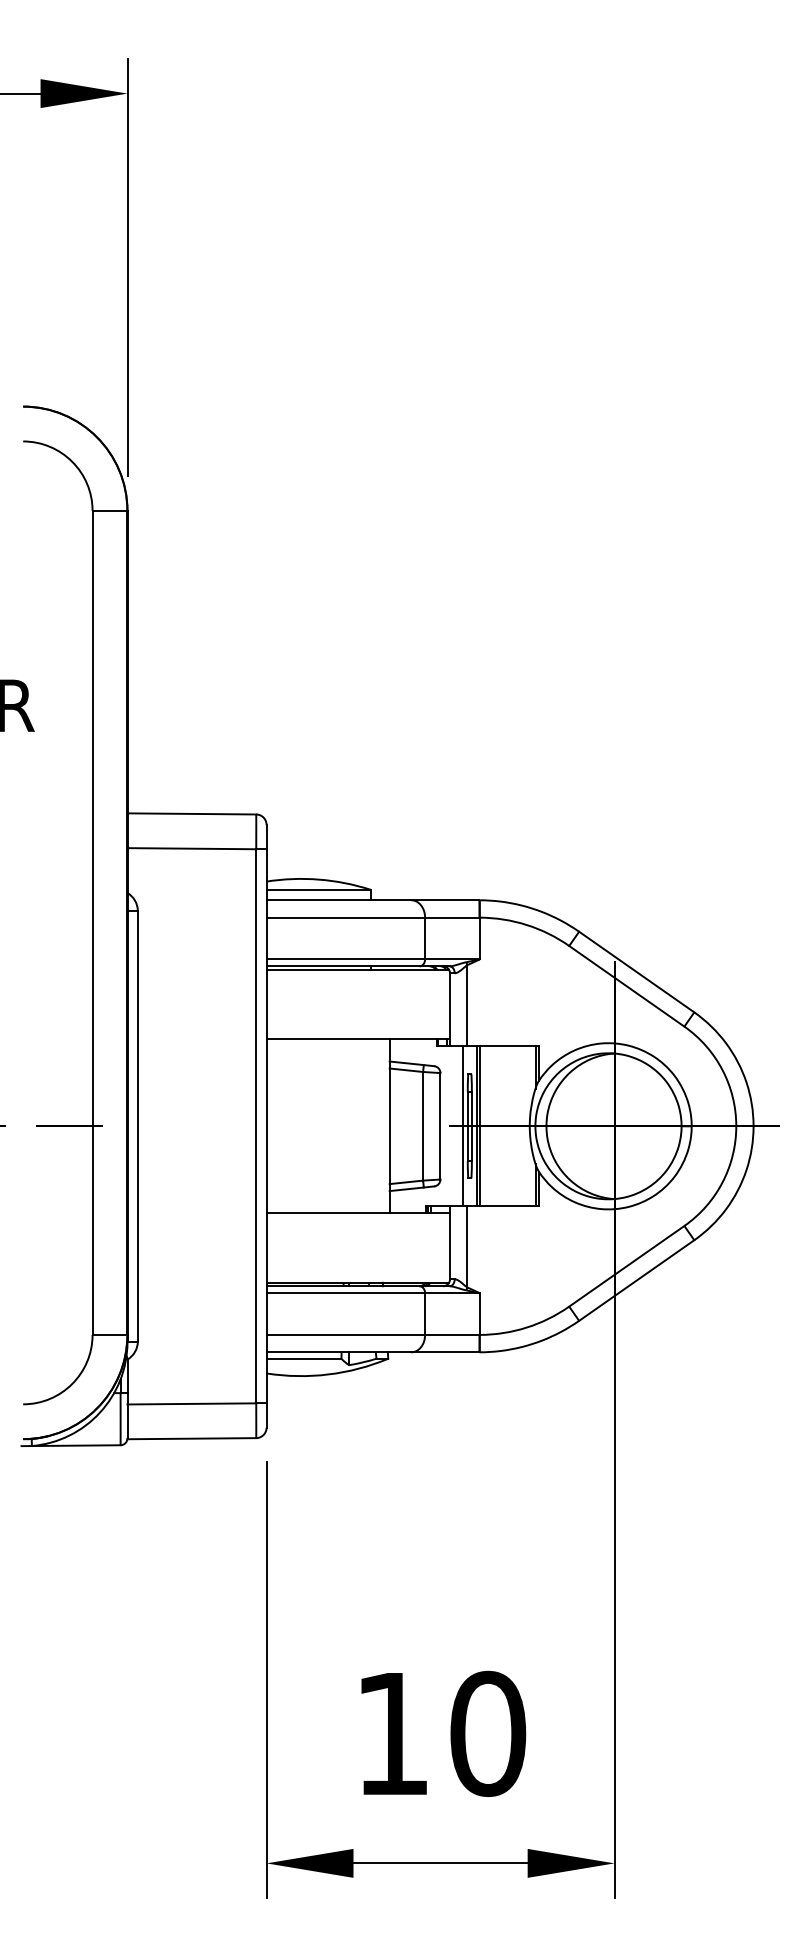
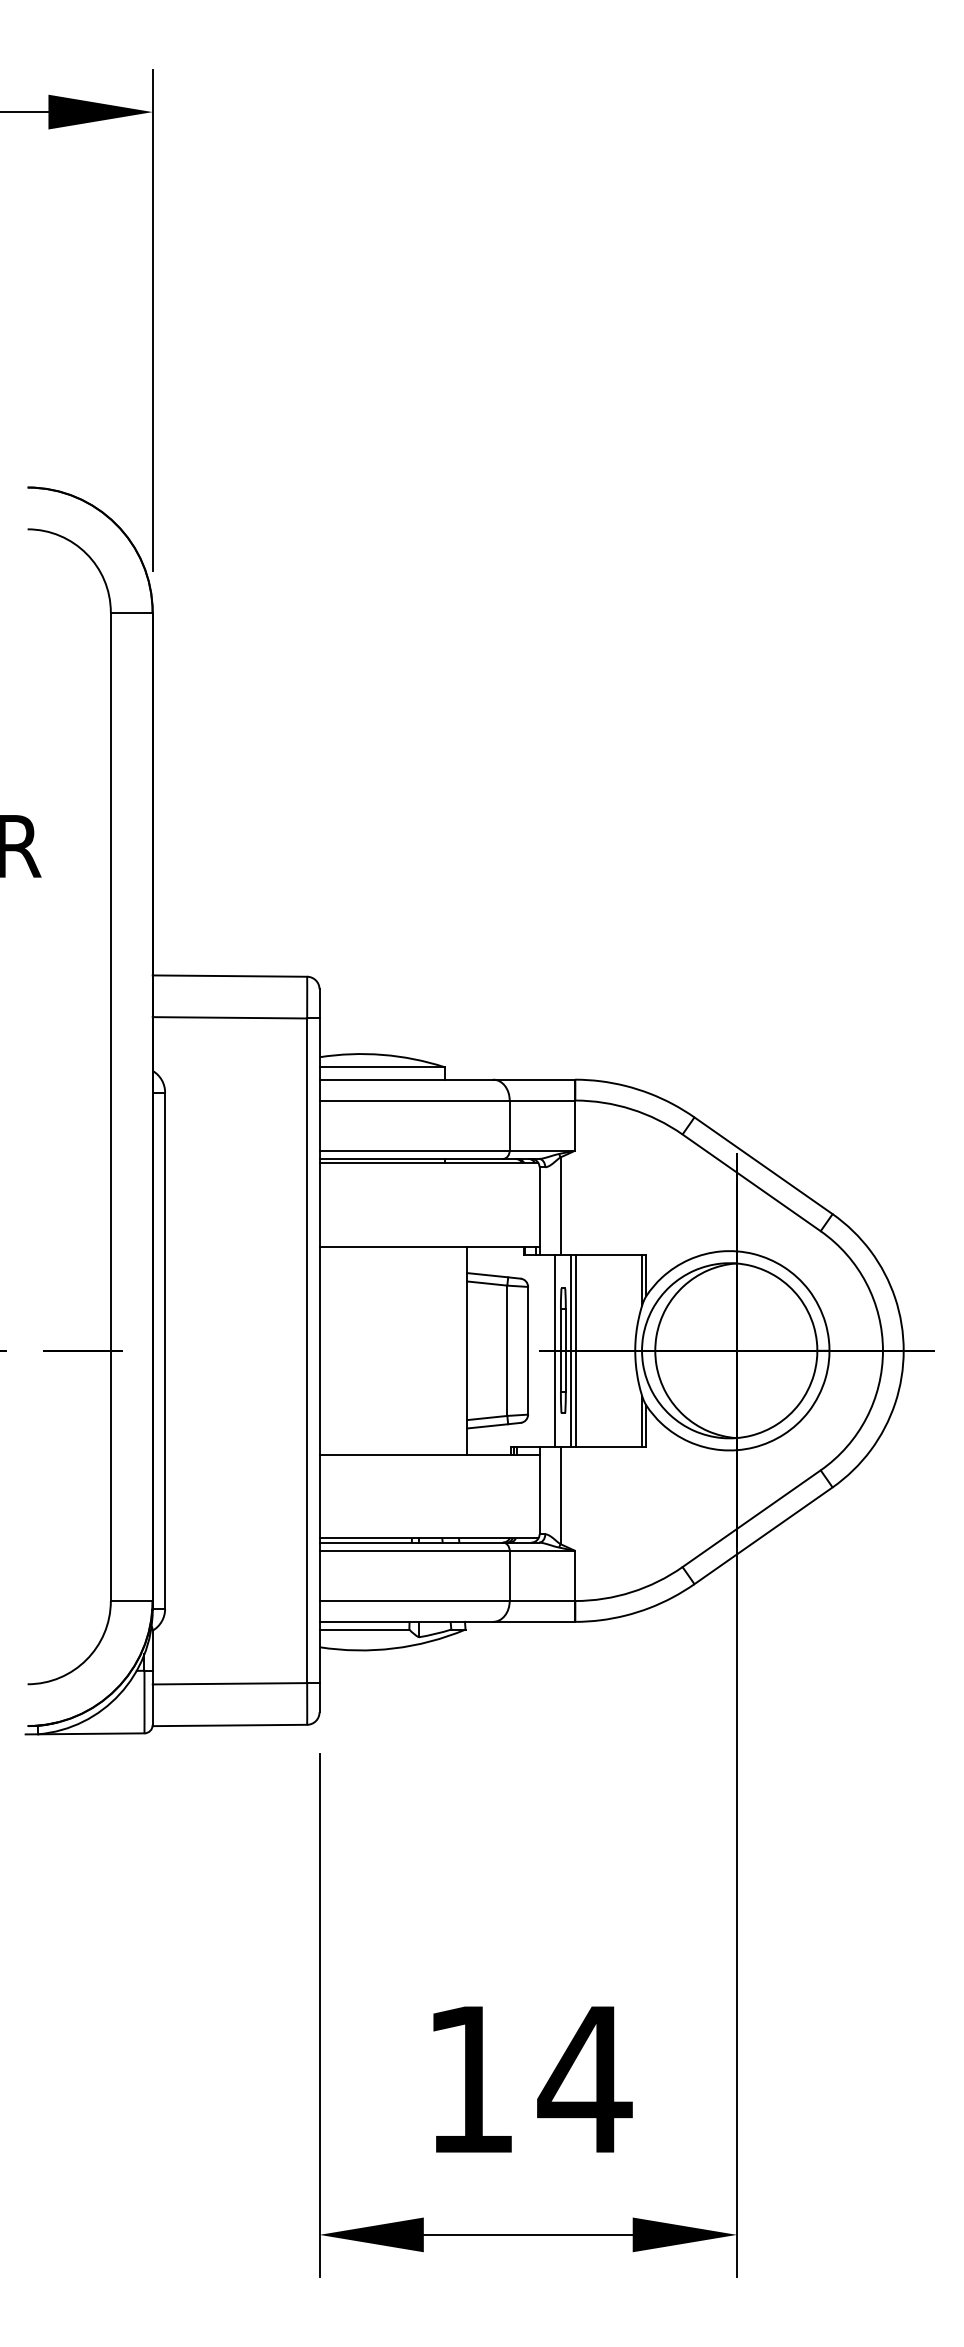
text: (487, 1733) -> (584, 2079), 10 -> 14

